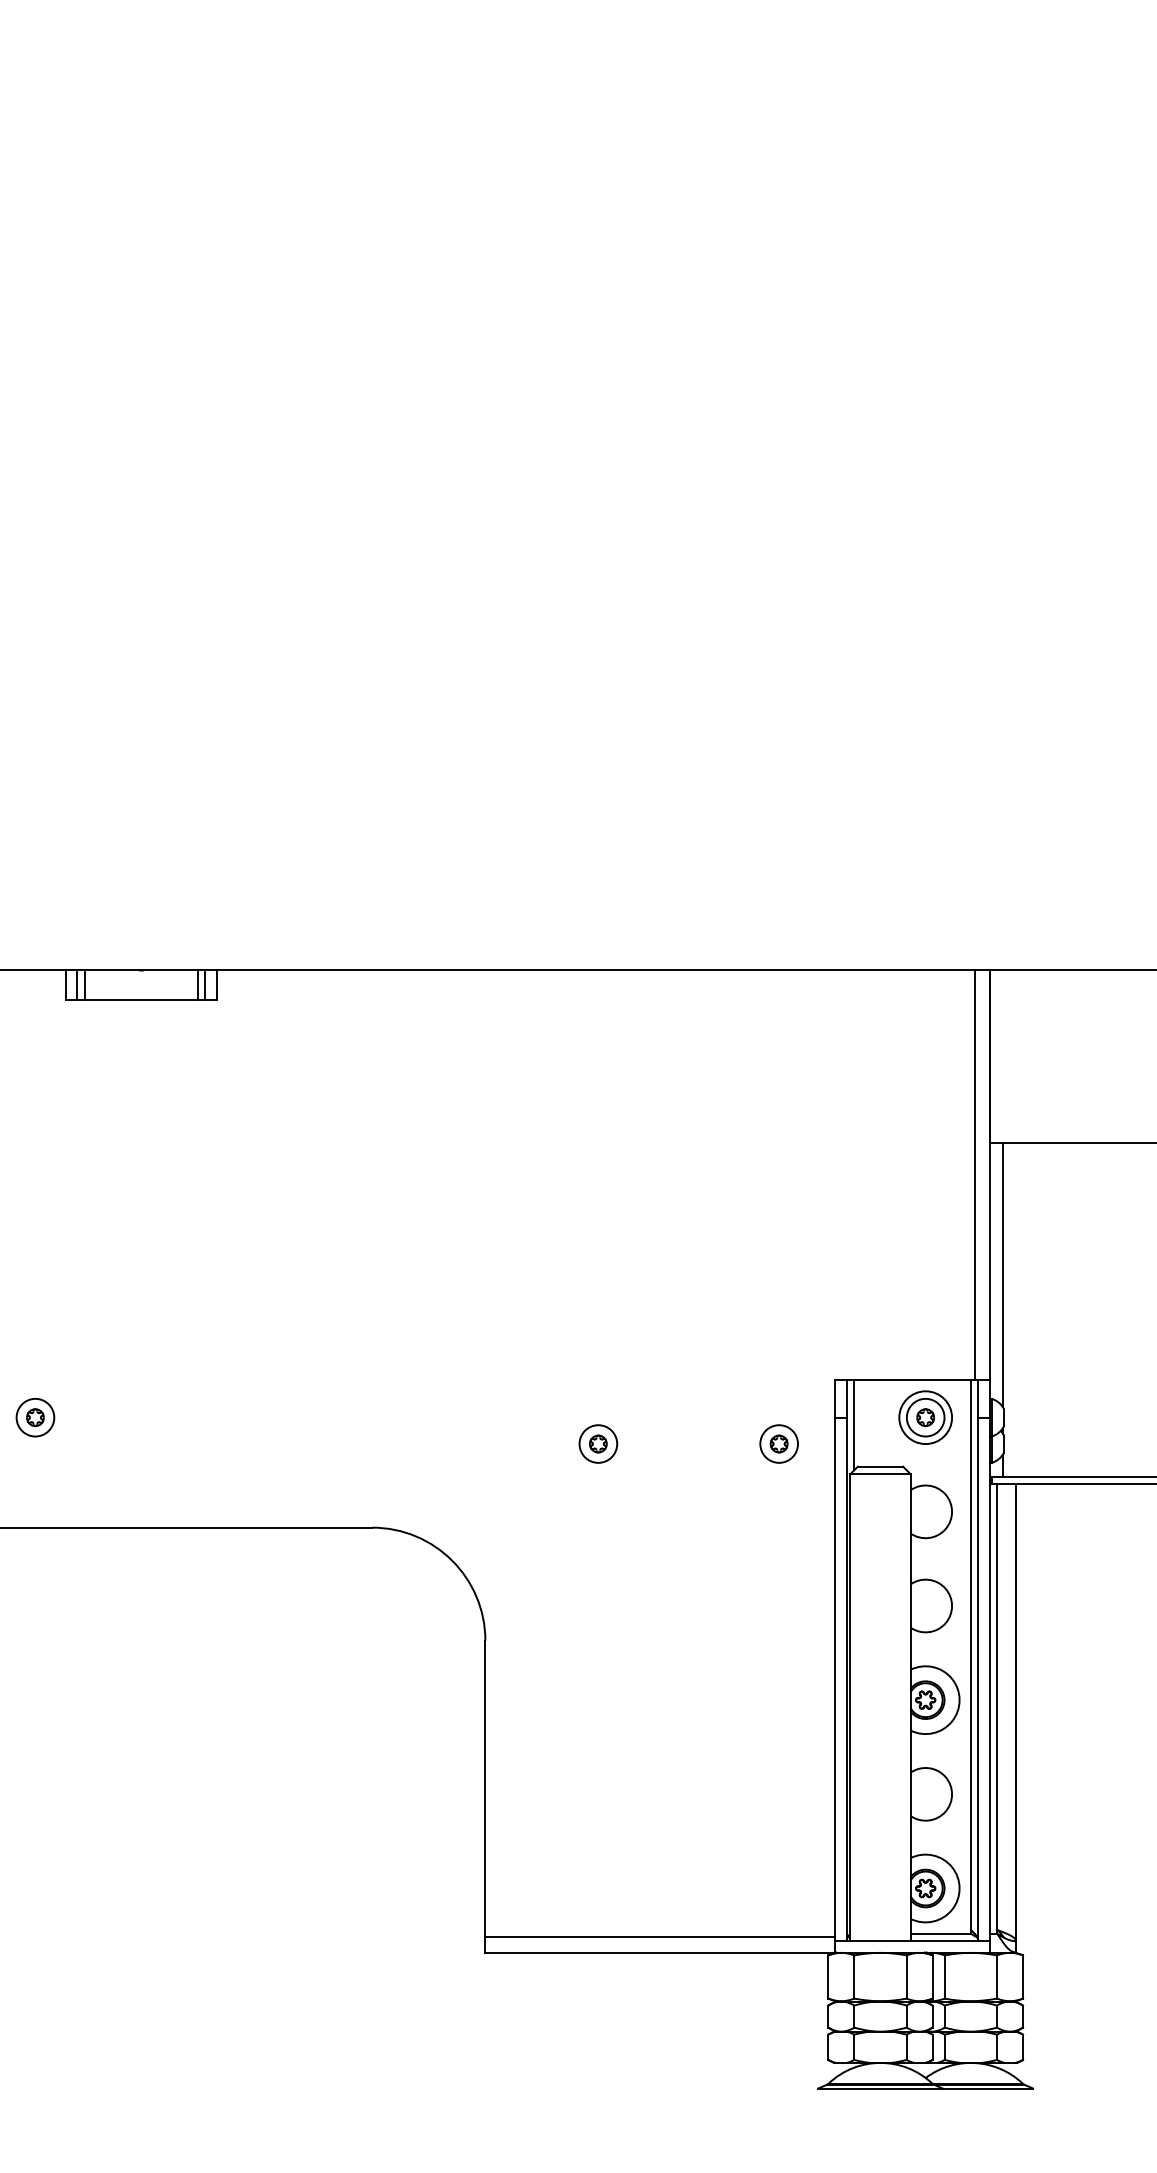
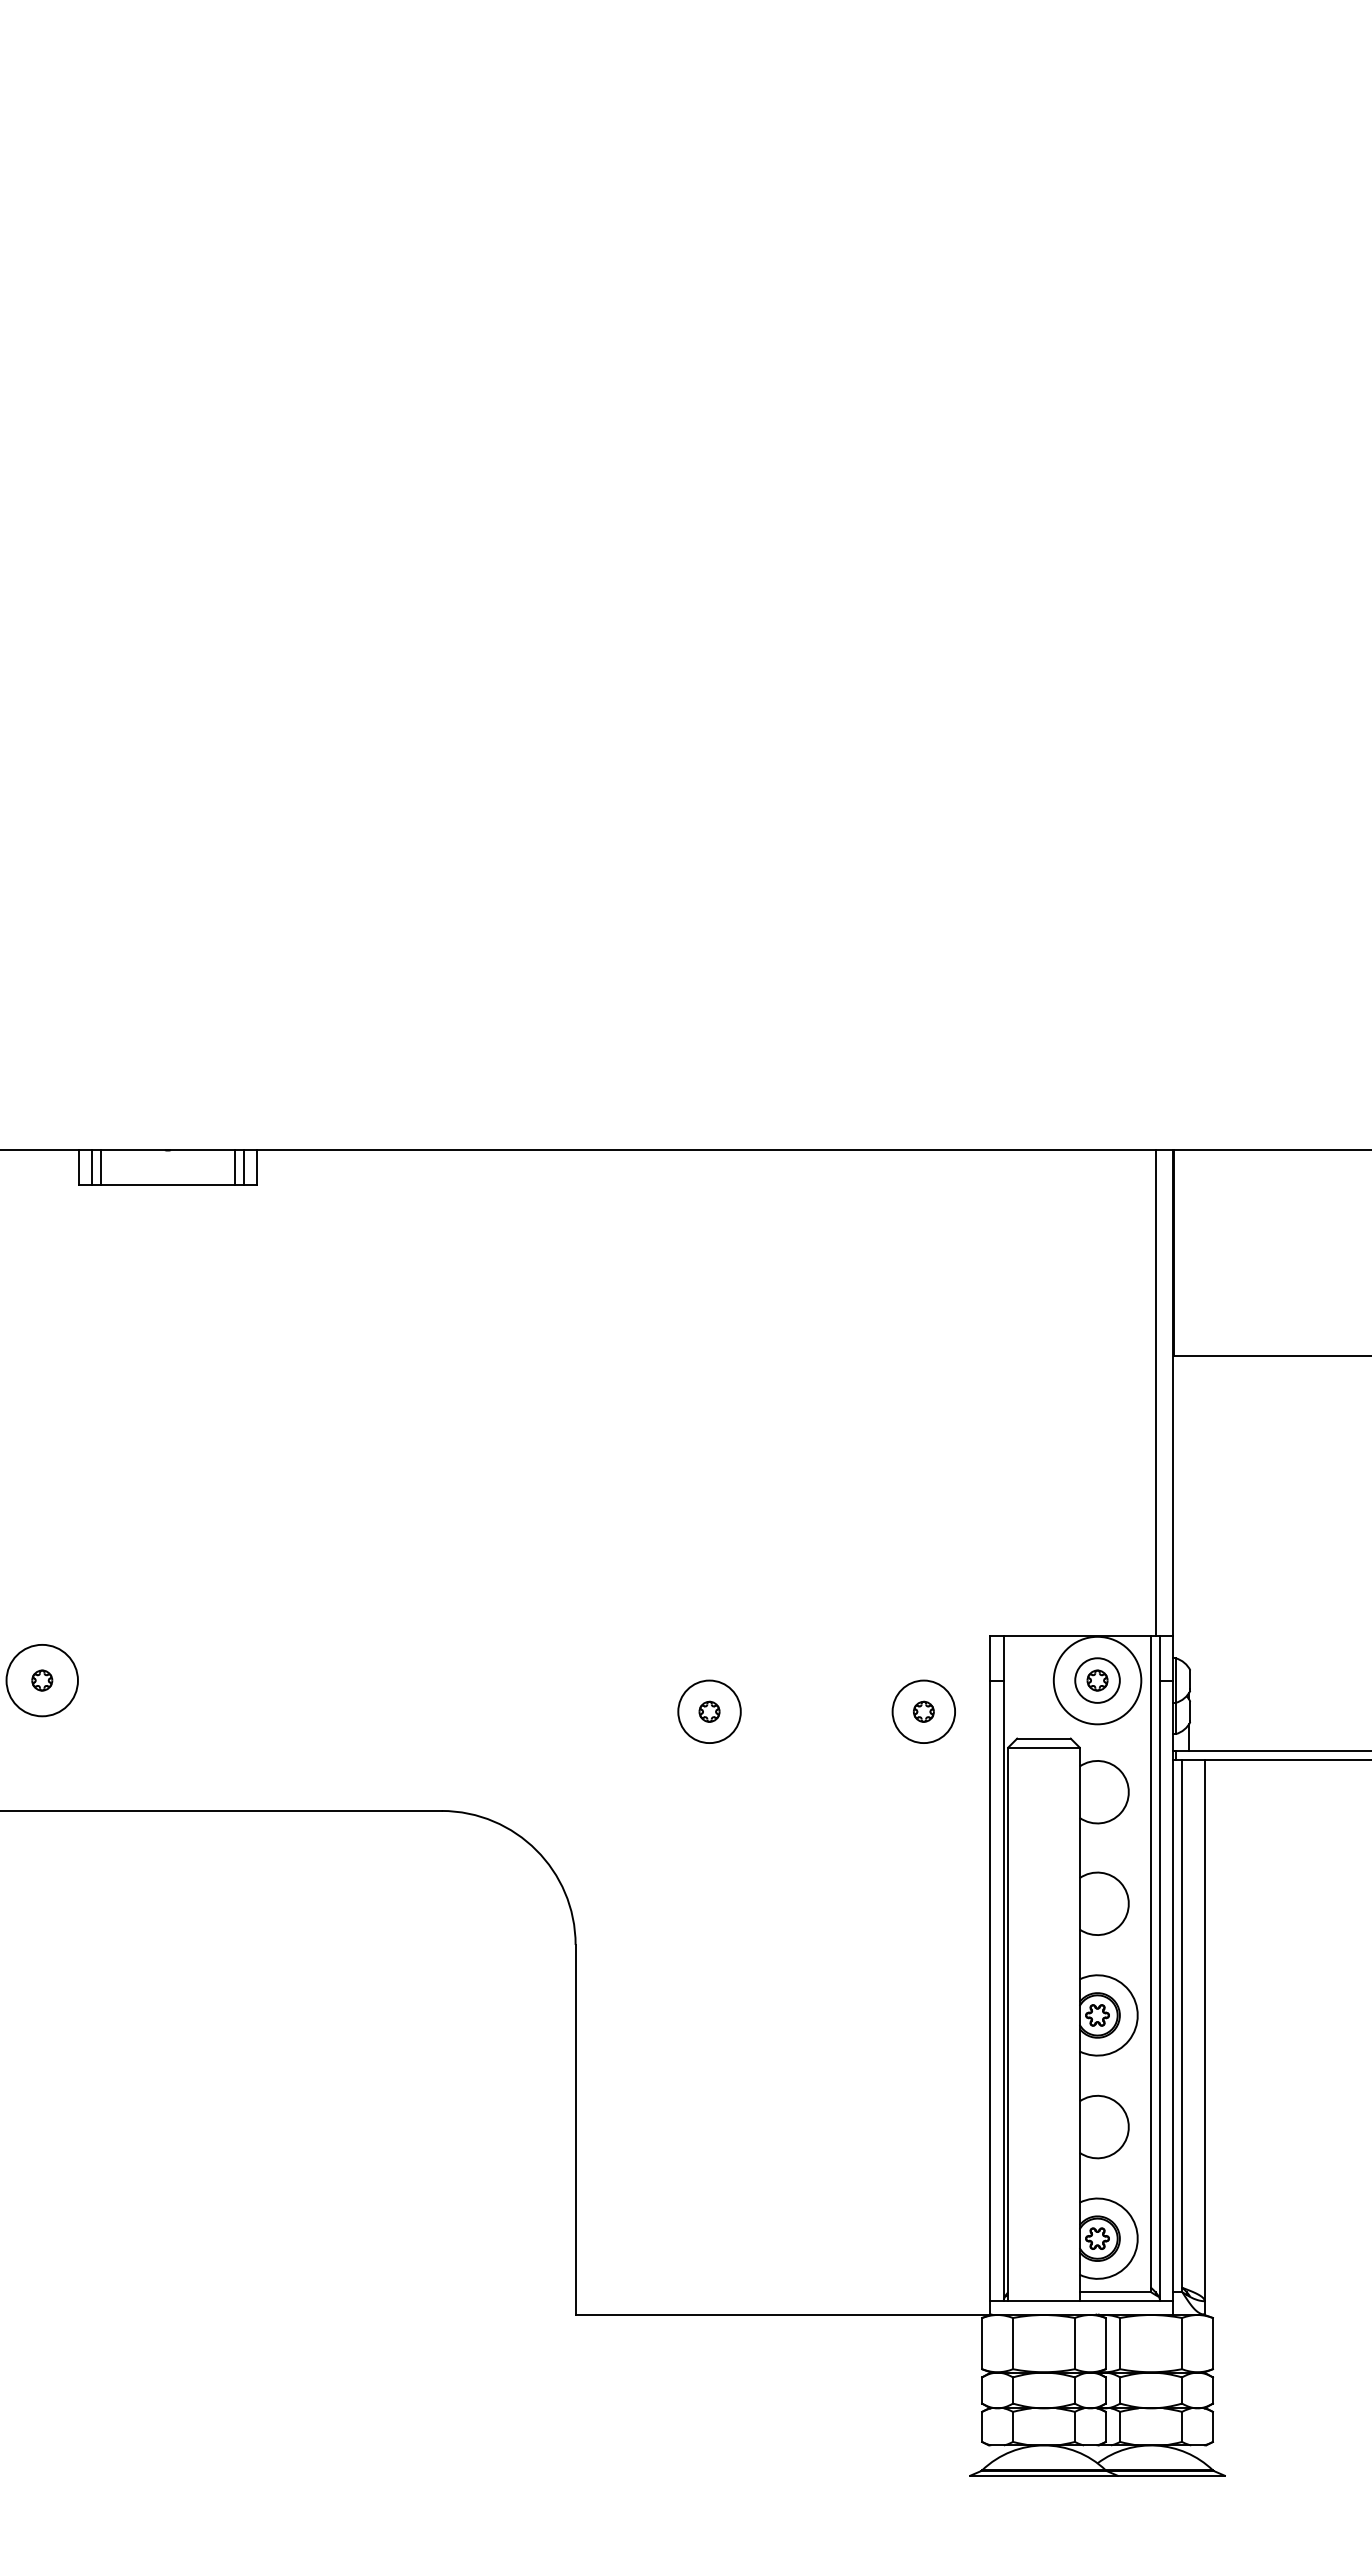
line: (1003, 1275) -> (1189, 1511), removed
circle: (34, 1417) -> (41, 1680), size x1.6
circle: (925, 1417) -> (1097, 1680), size x1.4
line: (853, 1425) -> (1012, 1689), removed
circle: (598, 1443) -> (709, 1711), size x1.4
circle: (778, 1443) -> (923, 1711), size x1.4
line: (659, 1937) -> (782, 2296), removed

